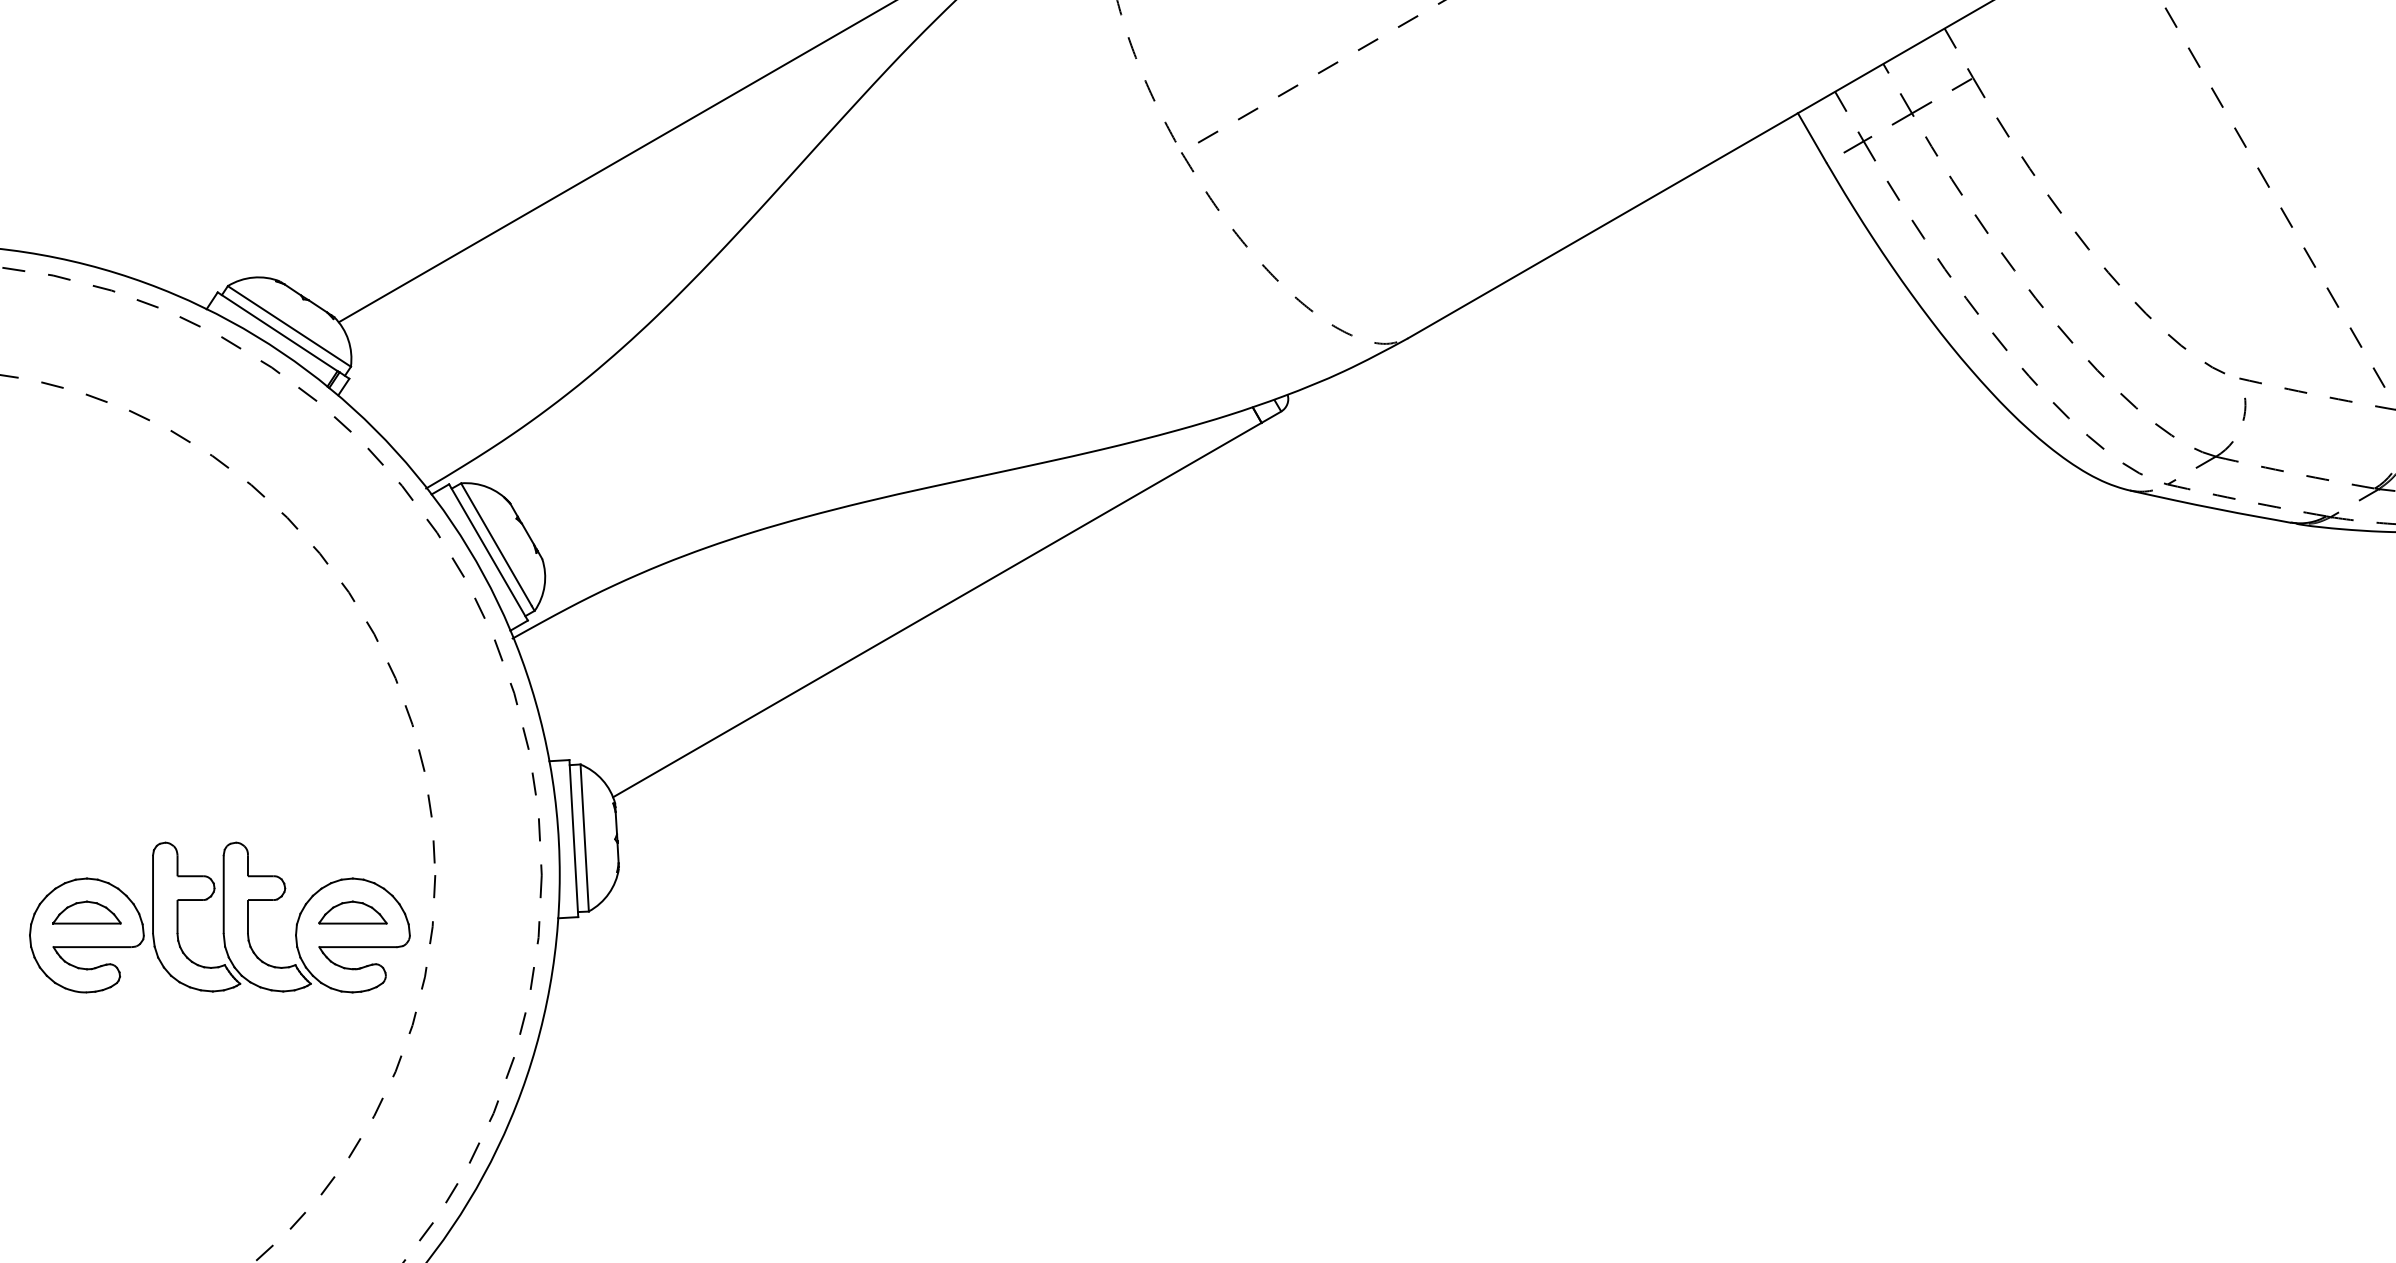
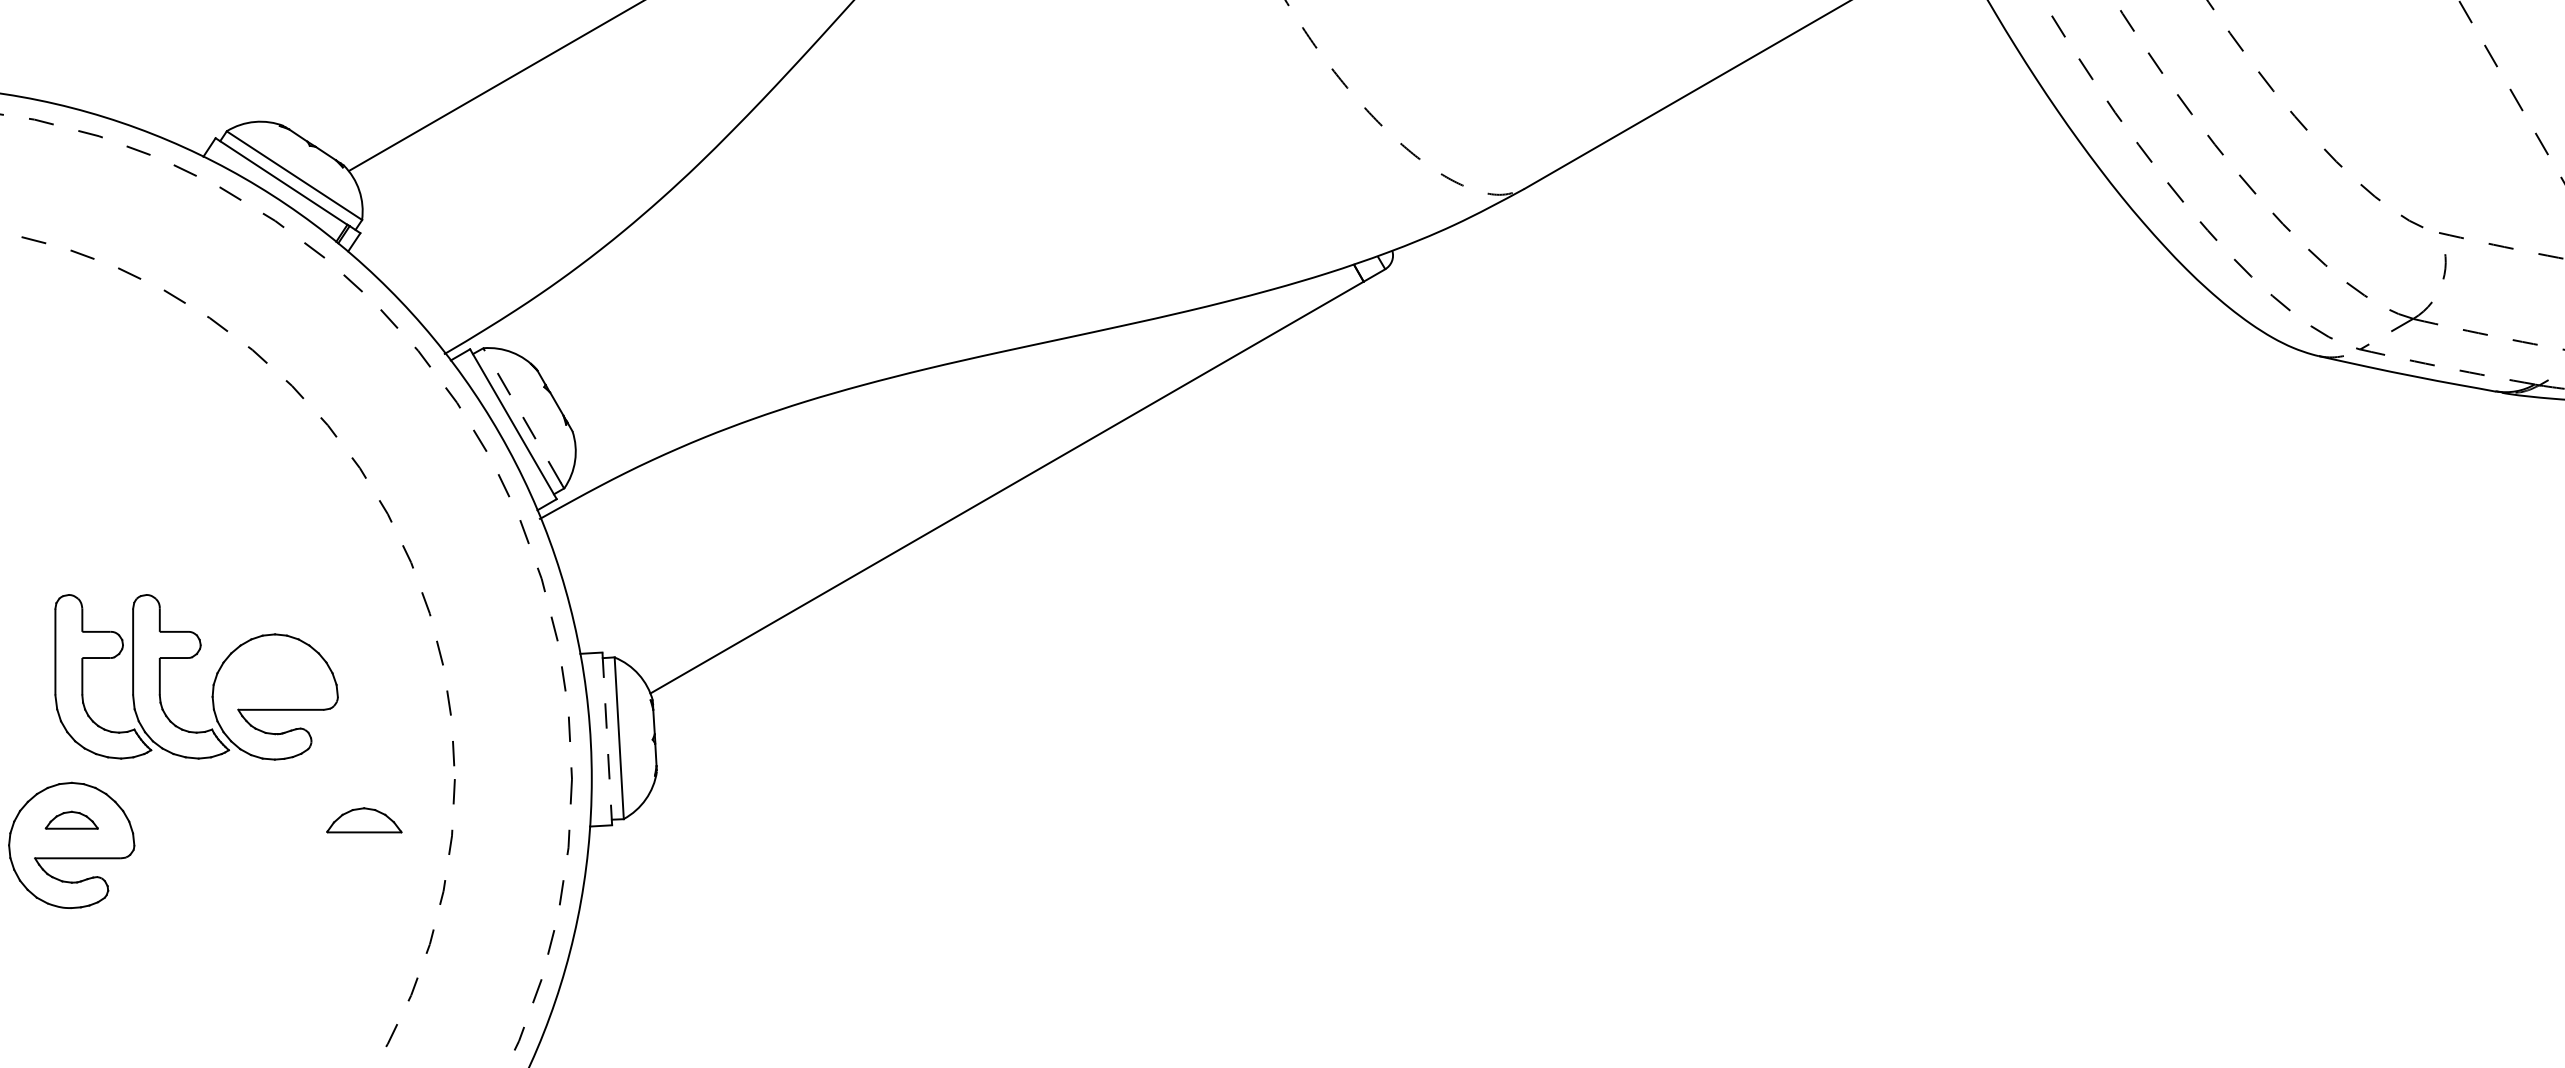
line: (496, 544) -> (522, 415), solid -> dashed
line: (573, 838) -> (606, 738), solid -> dashed
part: (86, 912) -> (71, 820), size x0.7
part: (296, 922) -> (213, 682), moved

